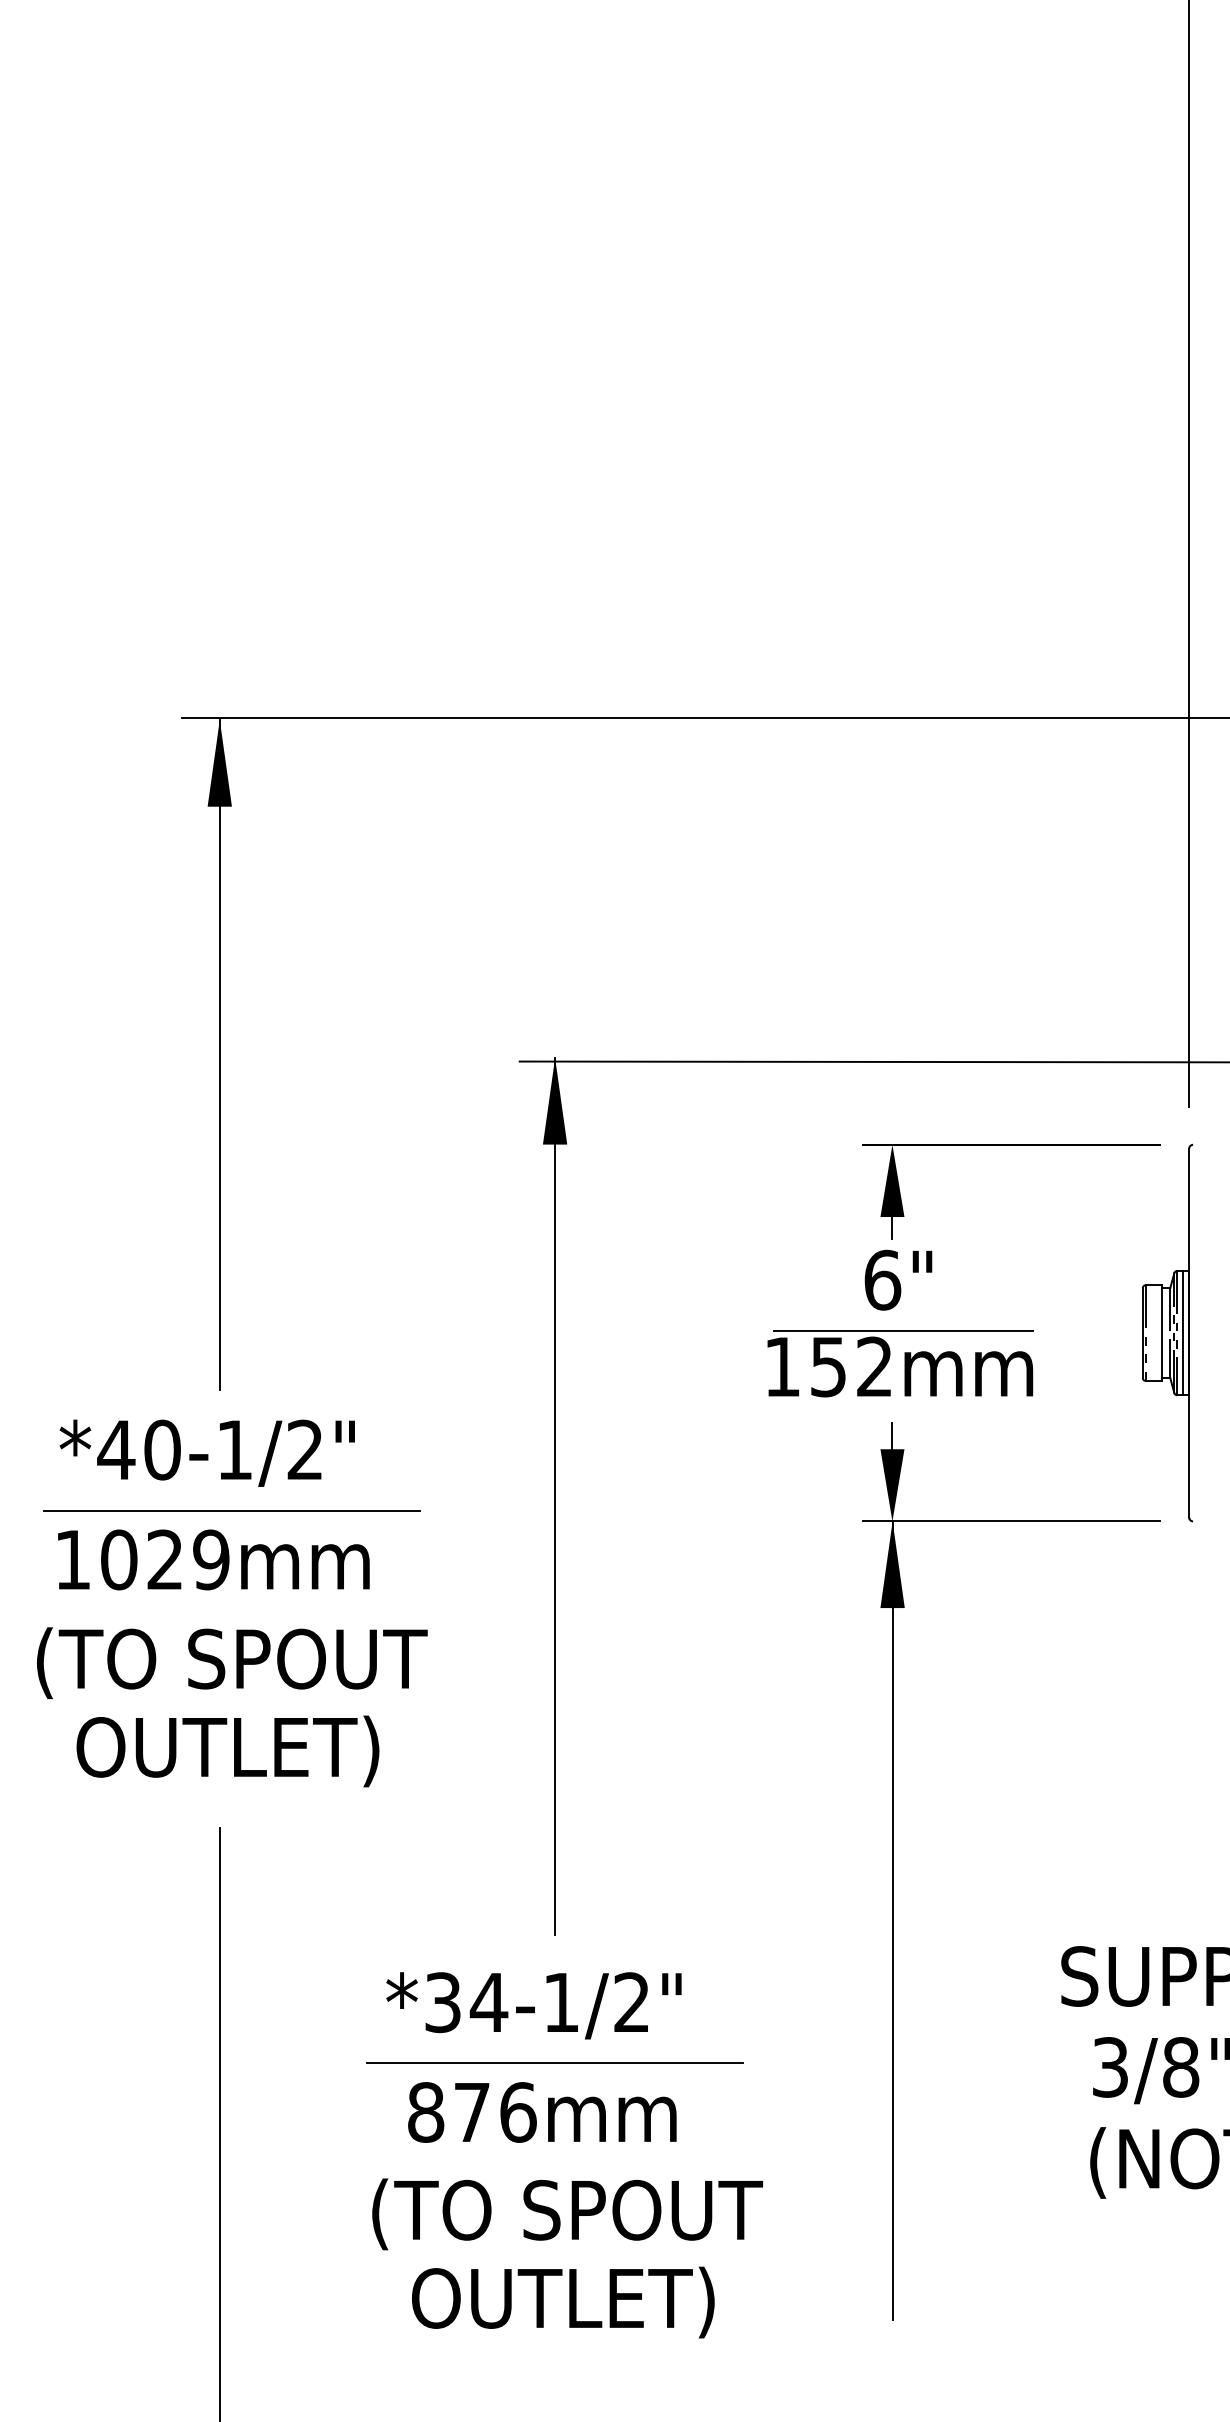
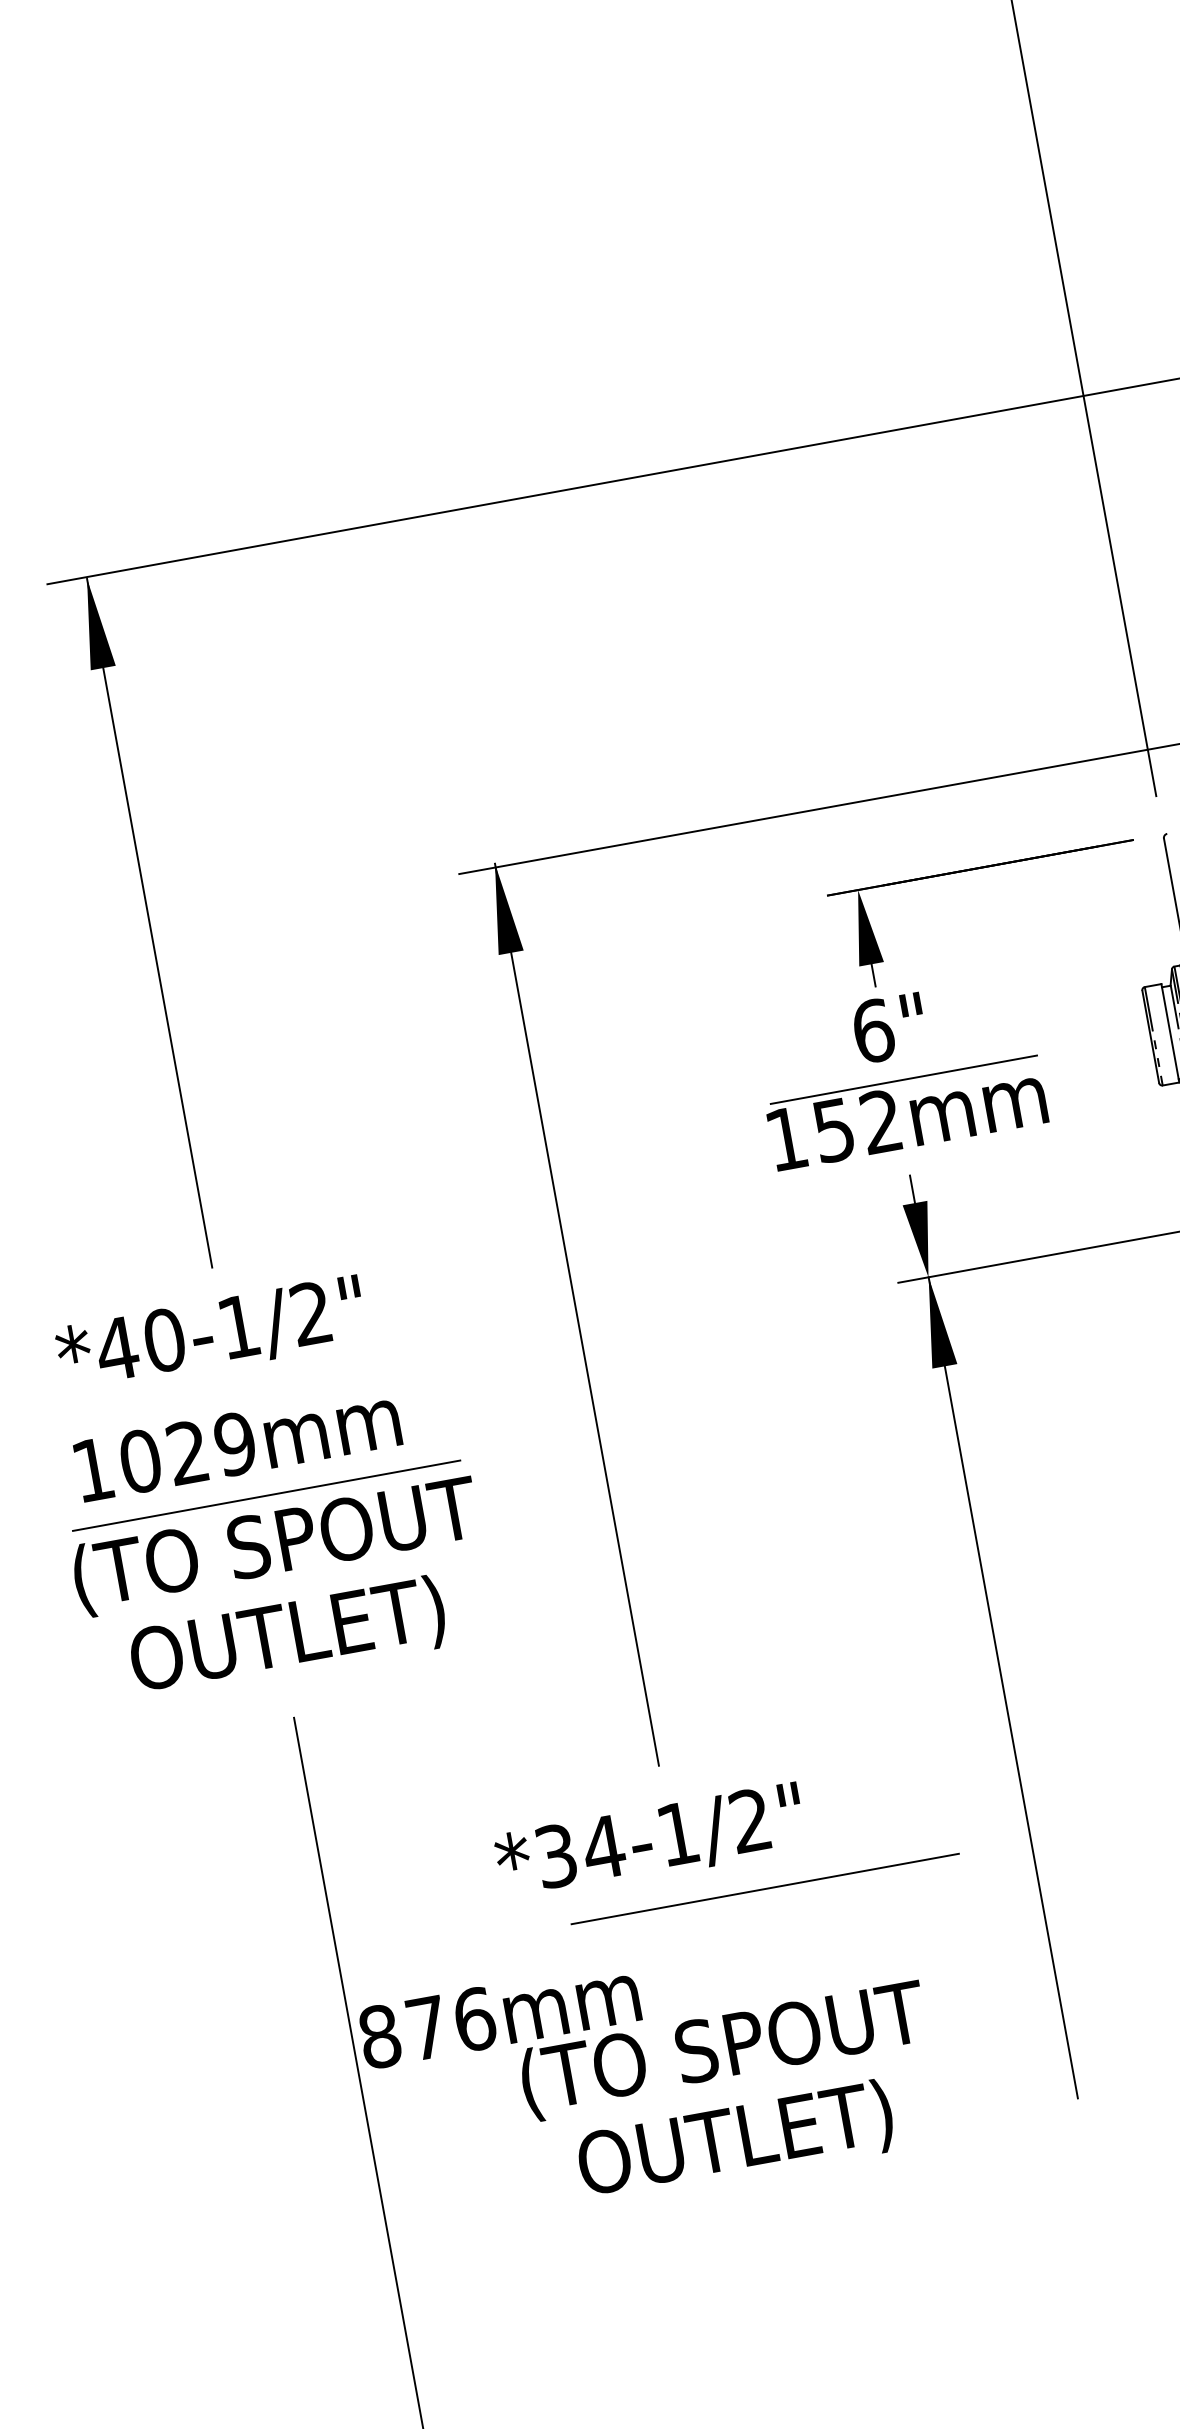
line: (231, 1510) -> (266, 1495), moved
line: (554, 2062) -> (764, 1888), moved
text: (542, 2112) -> (499, 2014), moved

